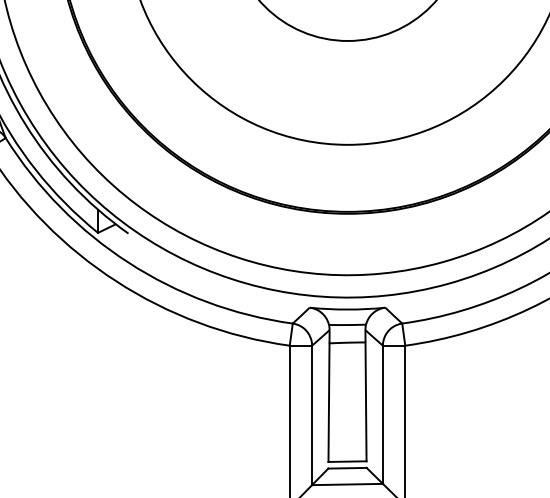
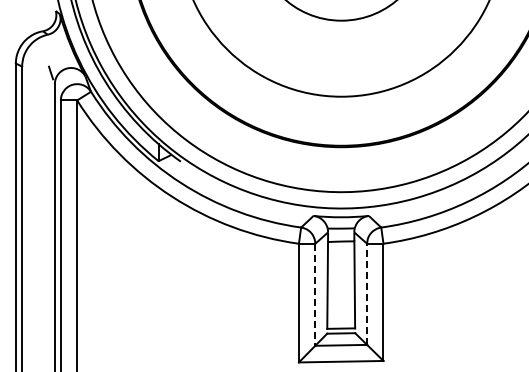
line: (383, 415) -> (367, 294), solid -> dashed
line: (312, 416) -> (315, 295), solid -> dashed

